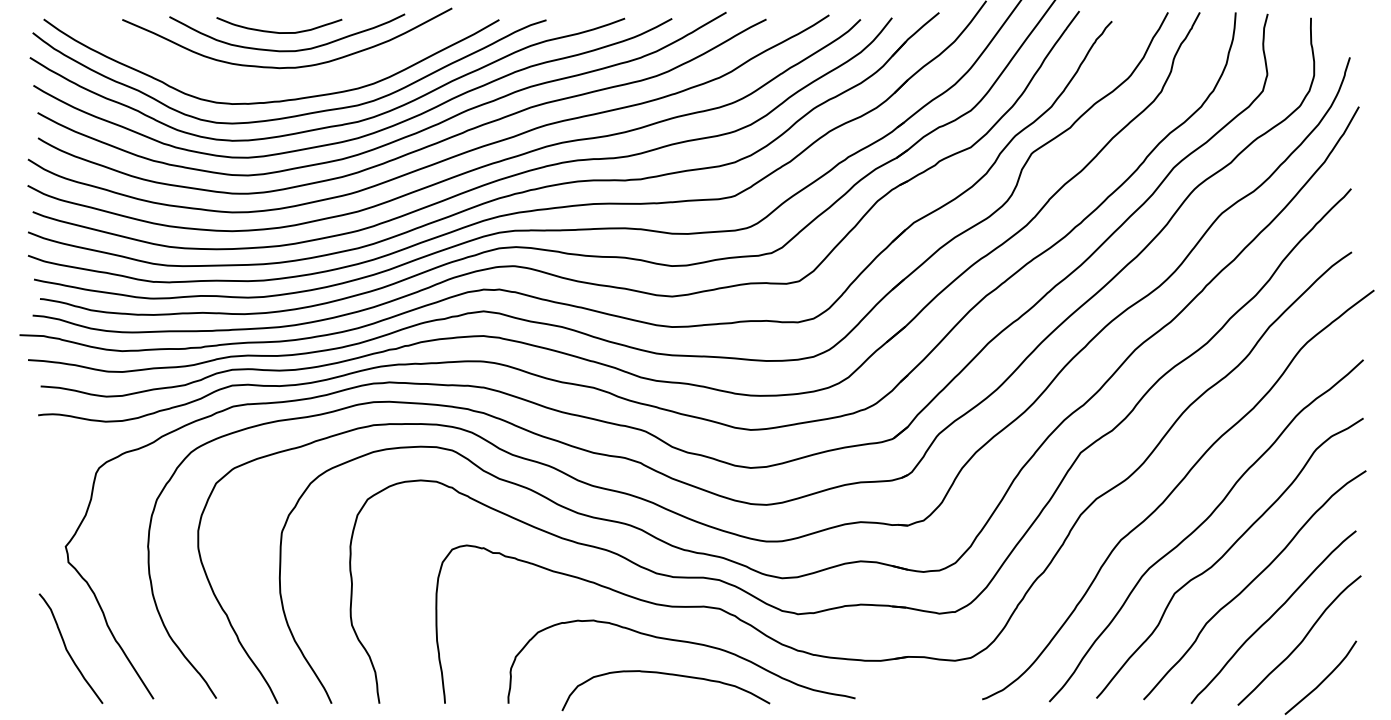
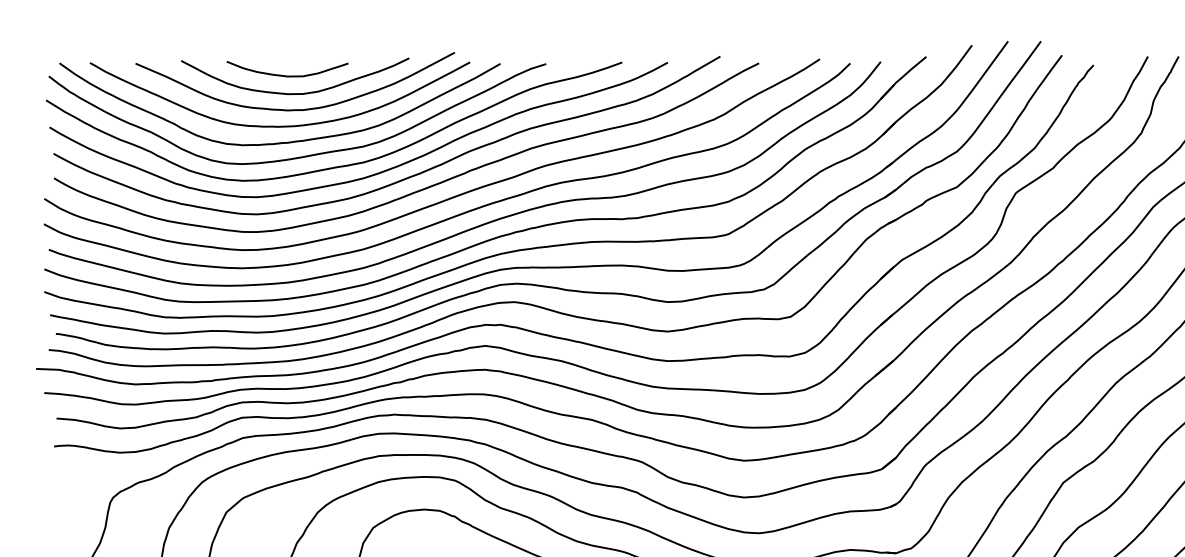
curve: (276, 83) -> (284, 125), added

